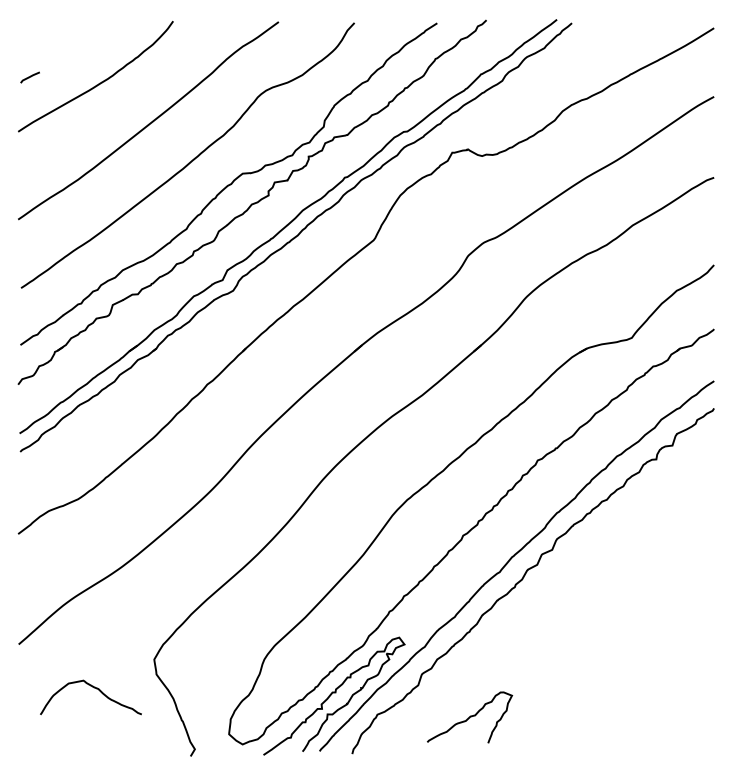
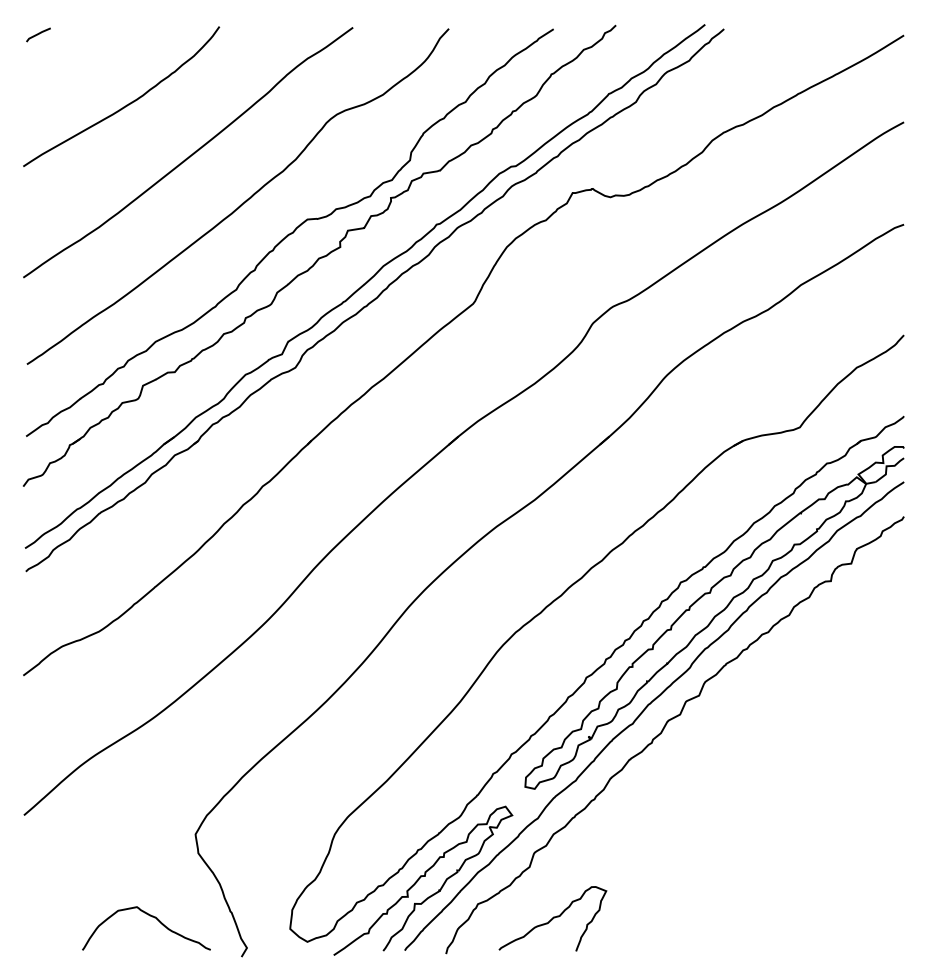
line: (30, 77) -> (38, 34), moved
part: (564, 488) -> (714, 617), added
curve: (93, 688) -> (149, 916), moved
curve: (469, 717) -> (552, 918), moved

